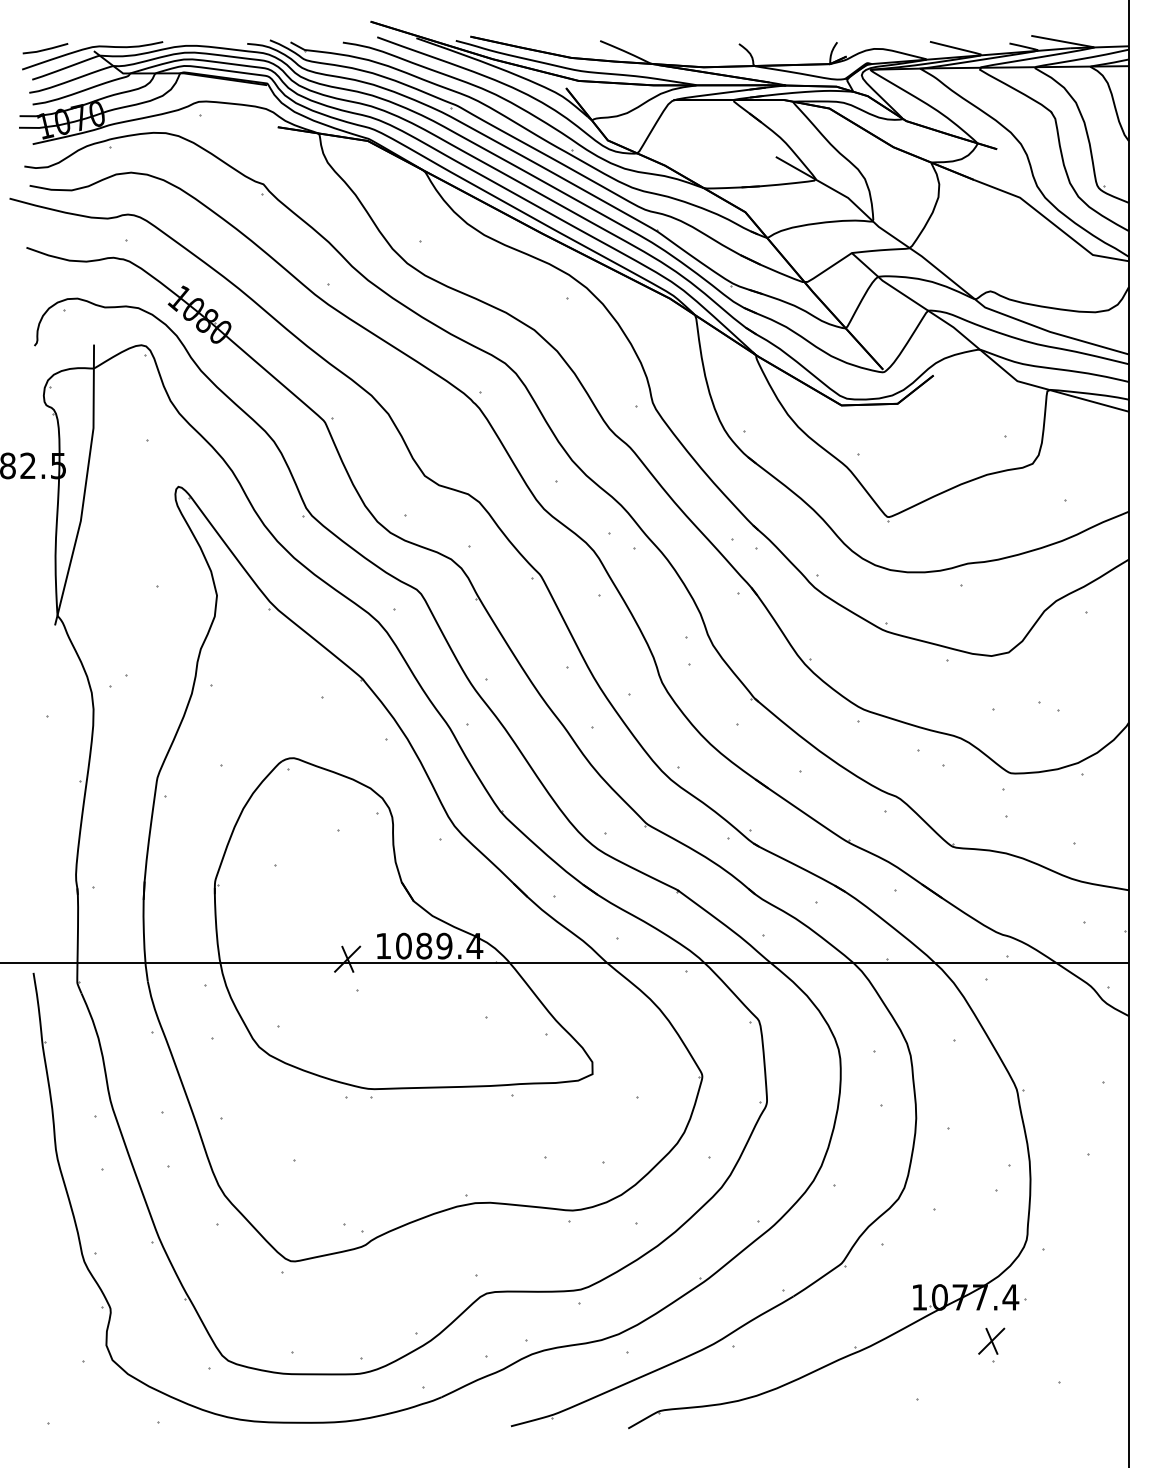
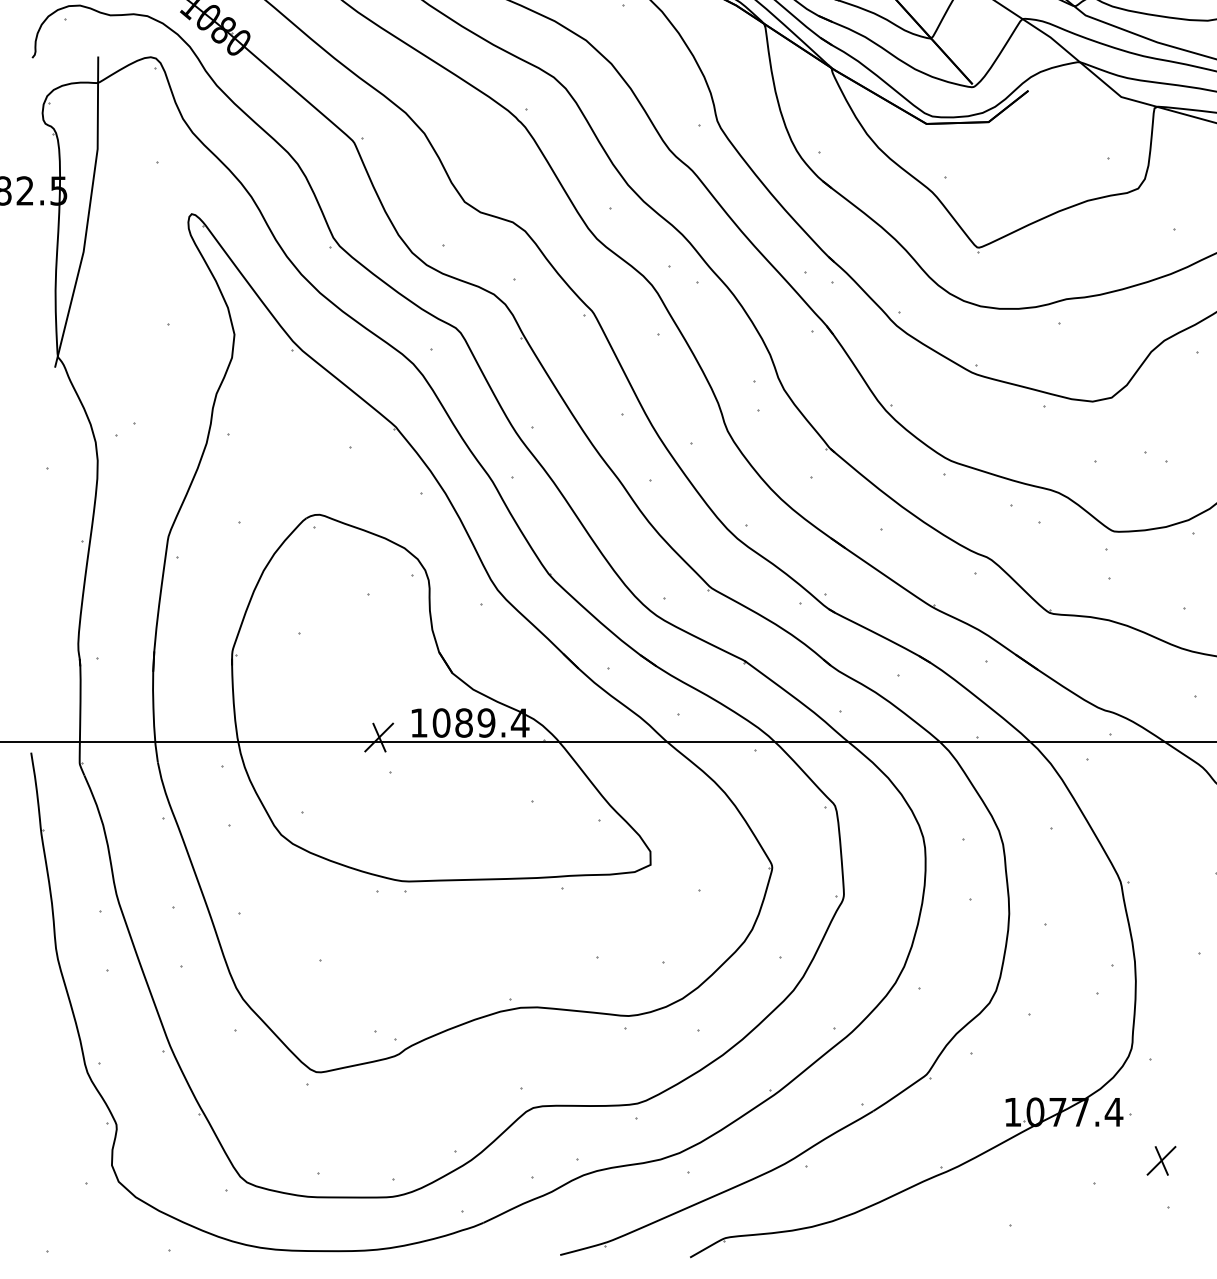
part: (991, 1340) -> (1161, 1159), moved

